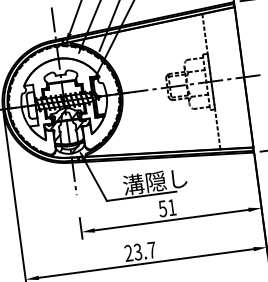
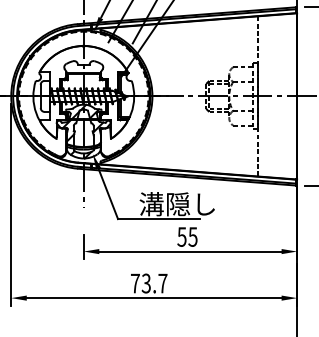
text: (171, 207) -> (192, 236), 51 -> 55
text: (128, 253) -> (134, 283), 23.7 -> 73.7

